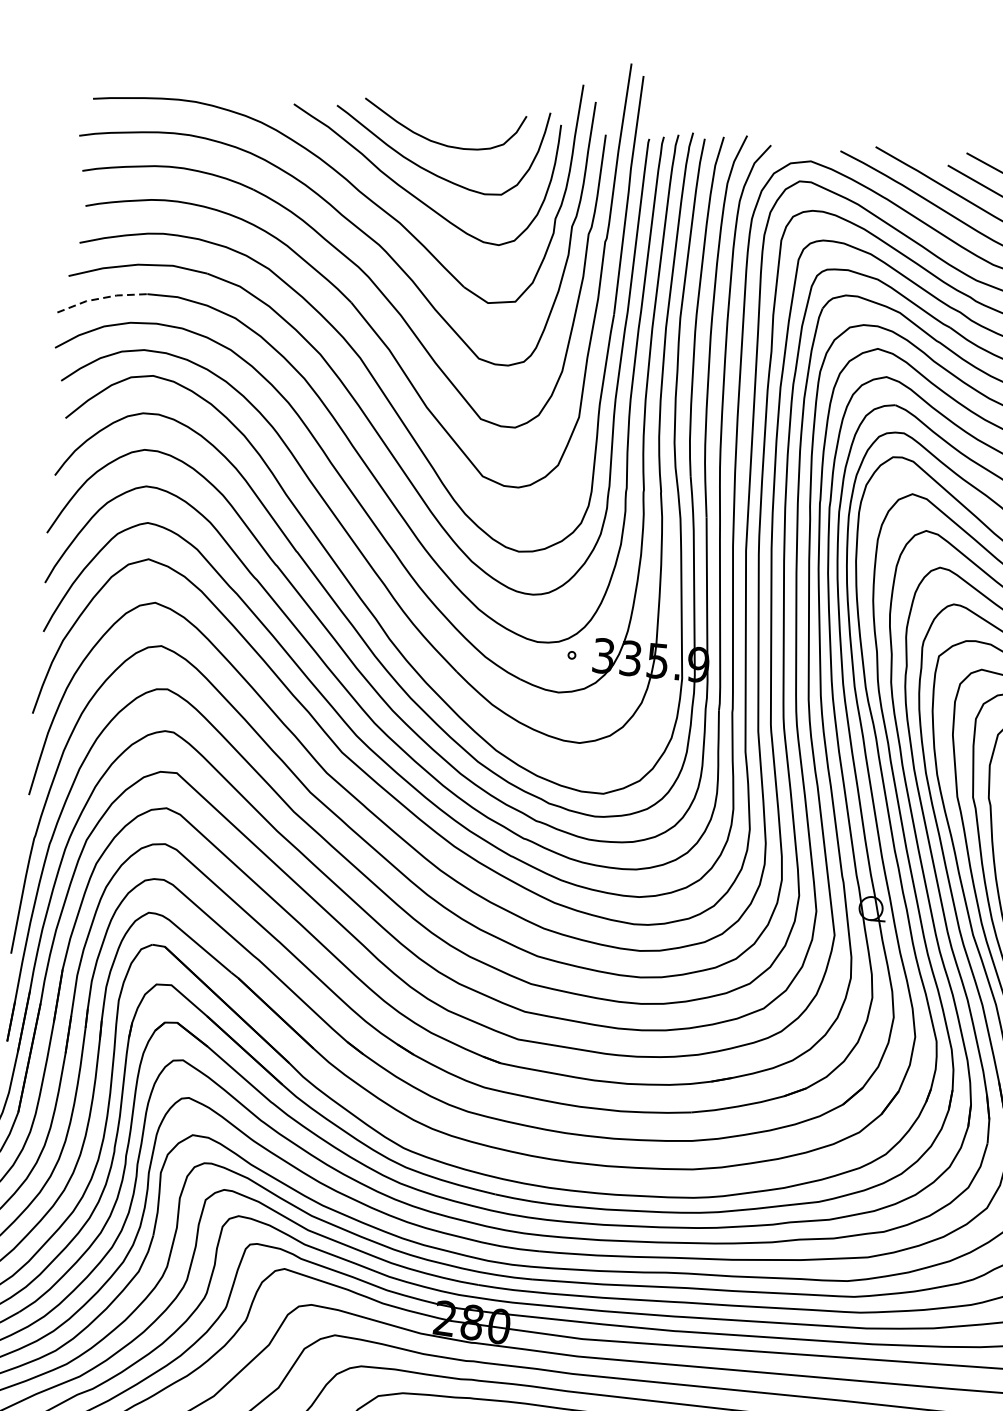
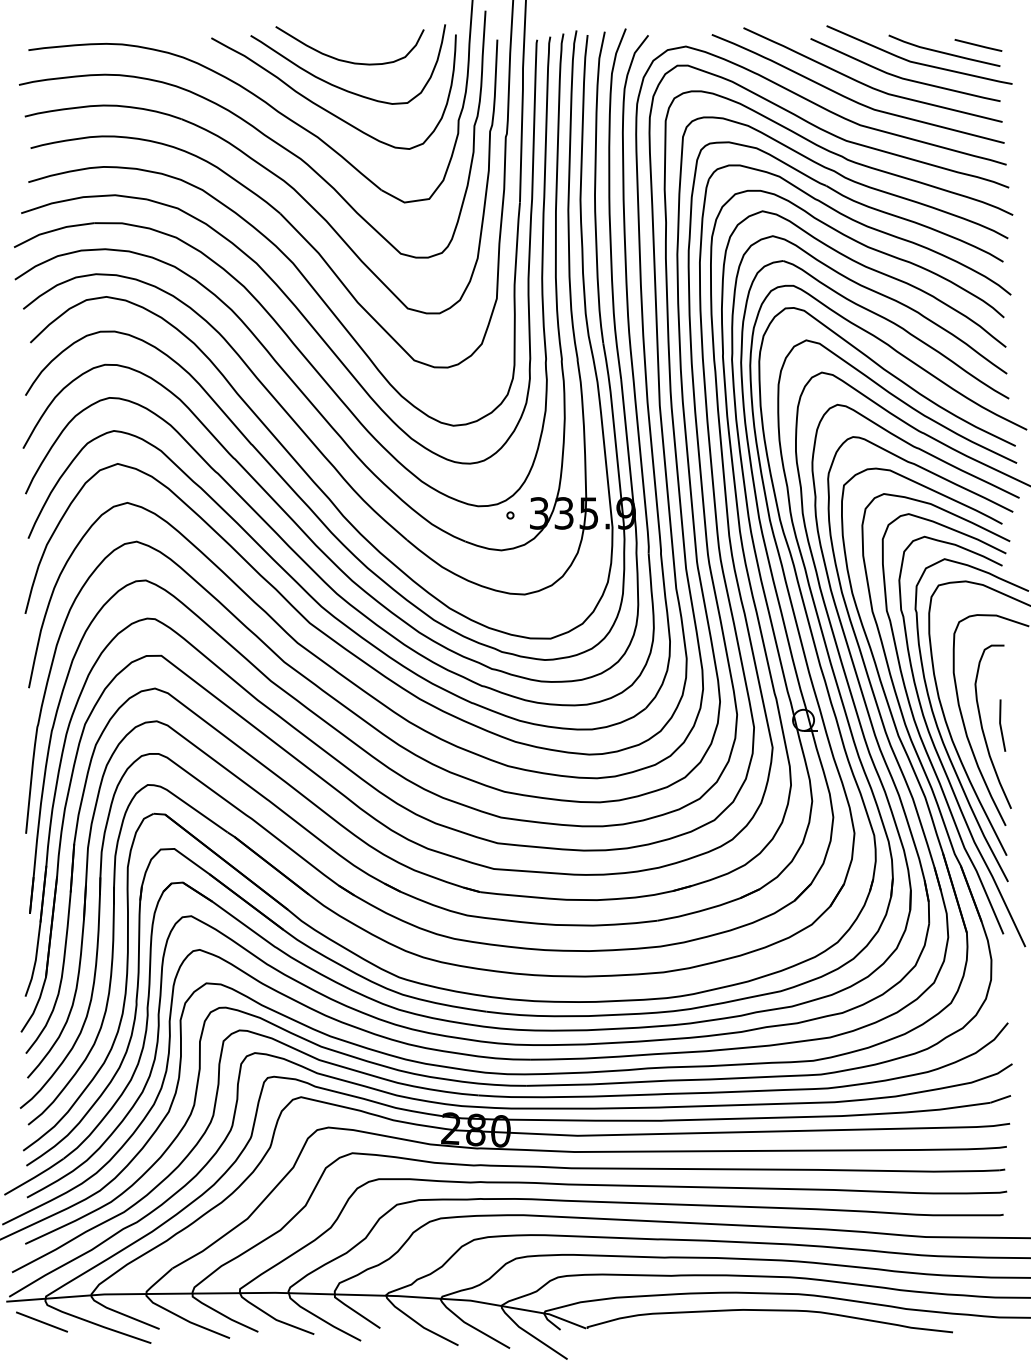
line: (101, 297) -> (52, 230), dashed -> solid

